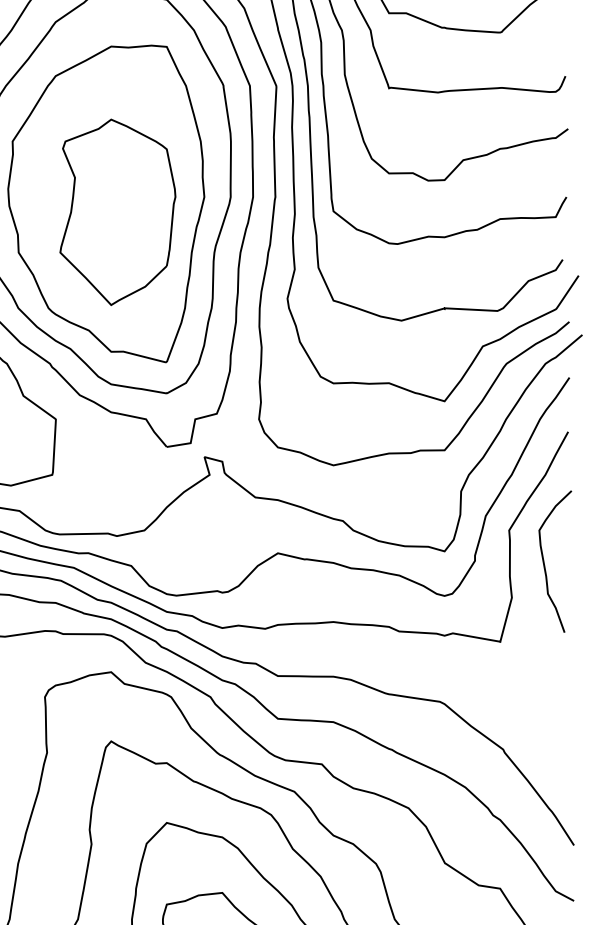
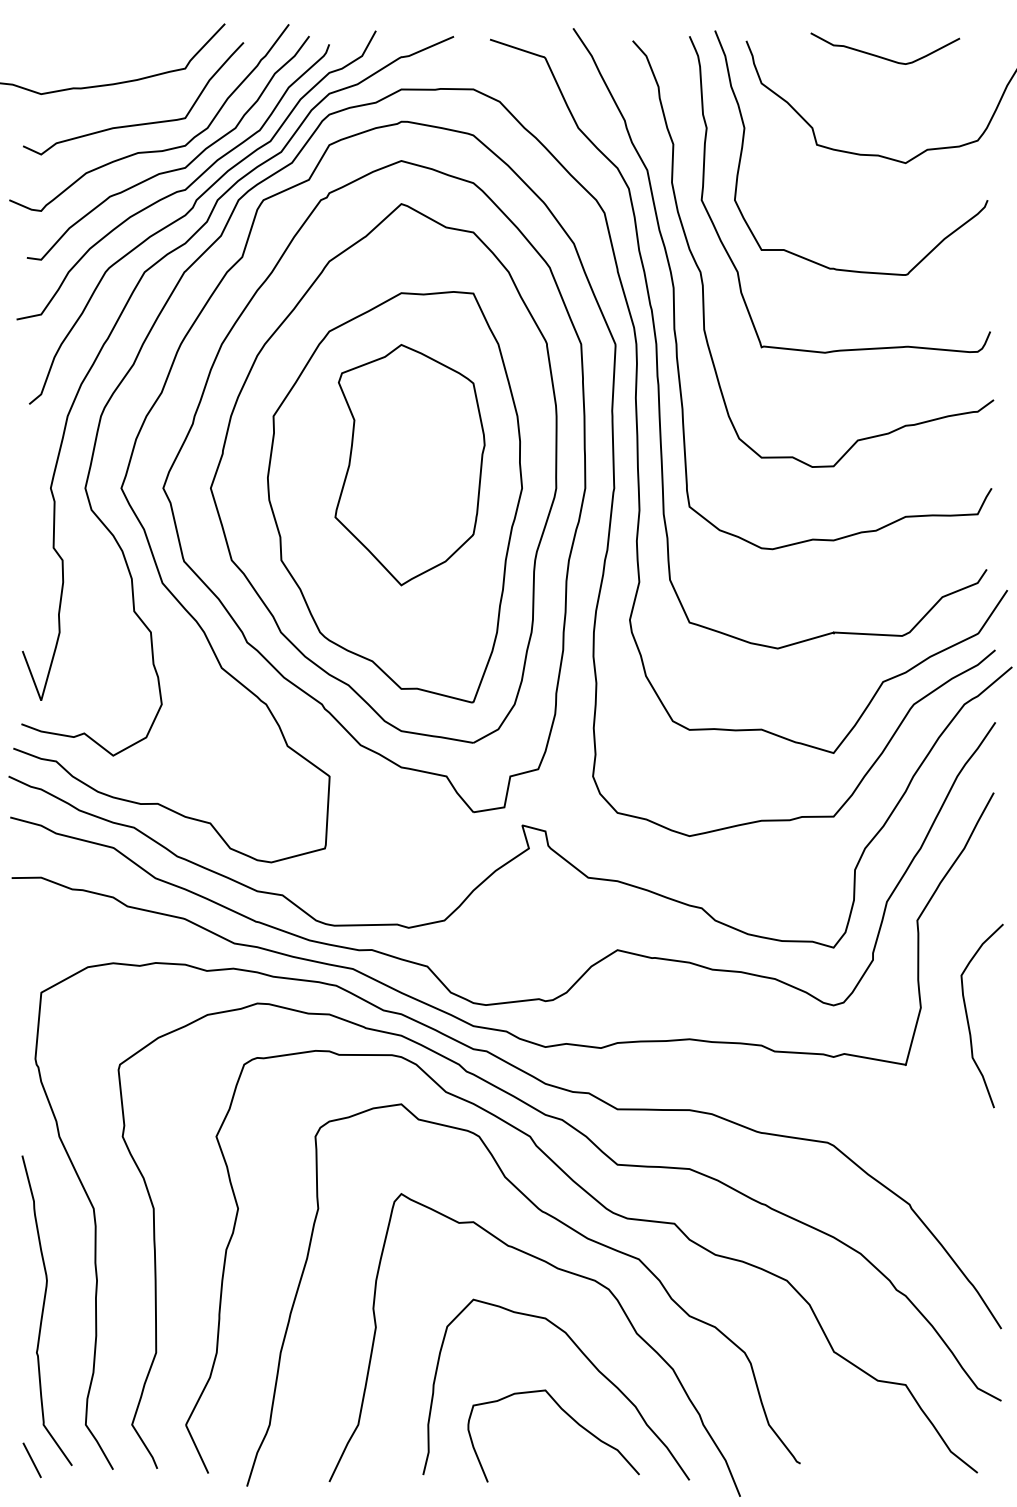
part: (117, 212) -> (409, 465), moved
curve: (544, 563) -> (968, 1018), moved

